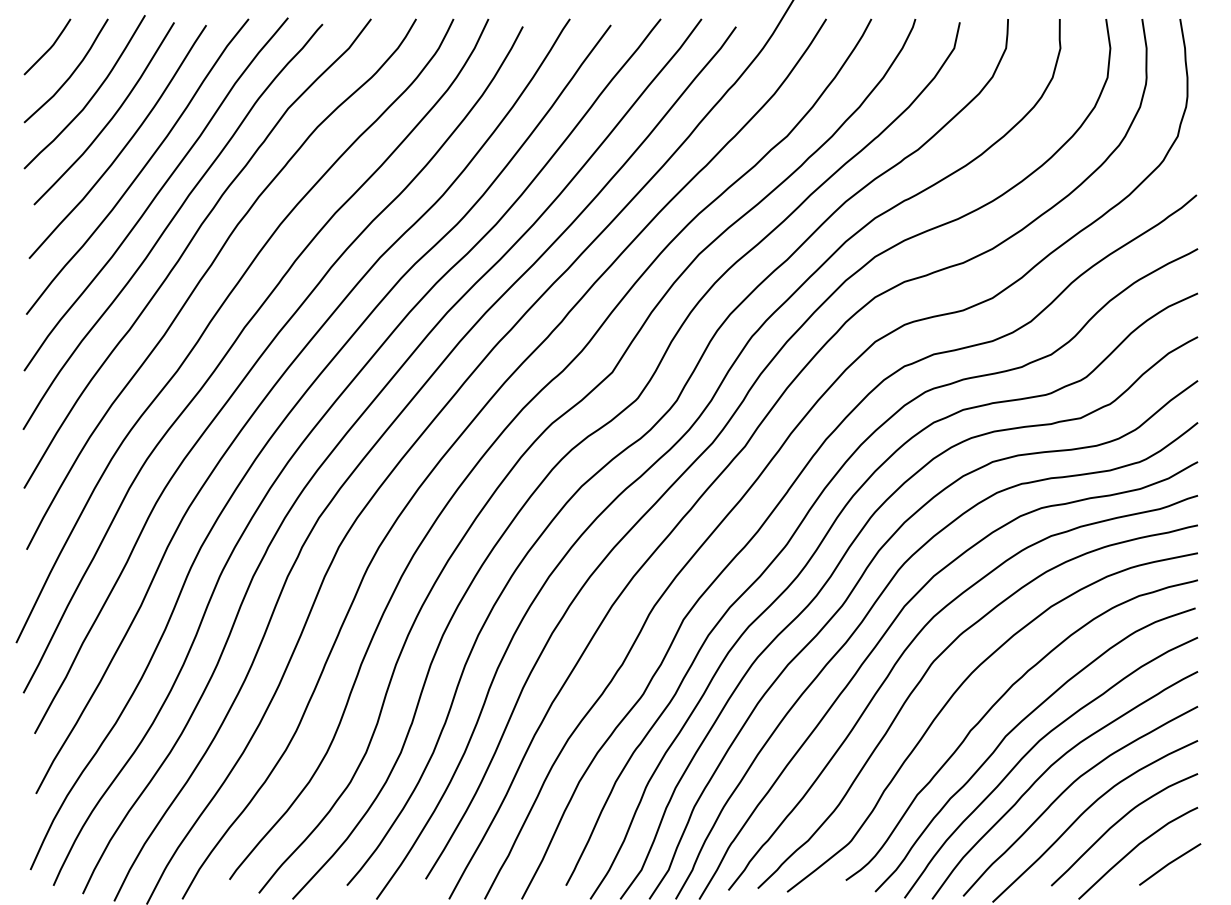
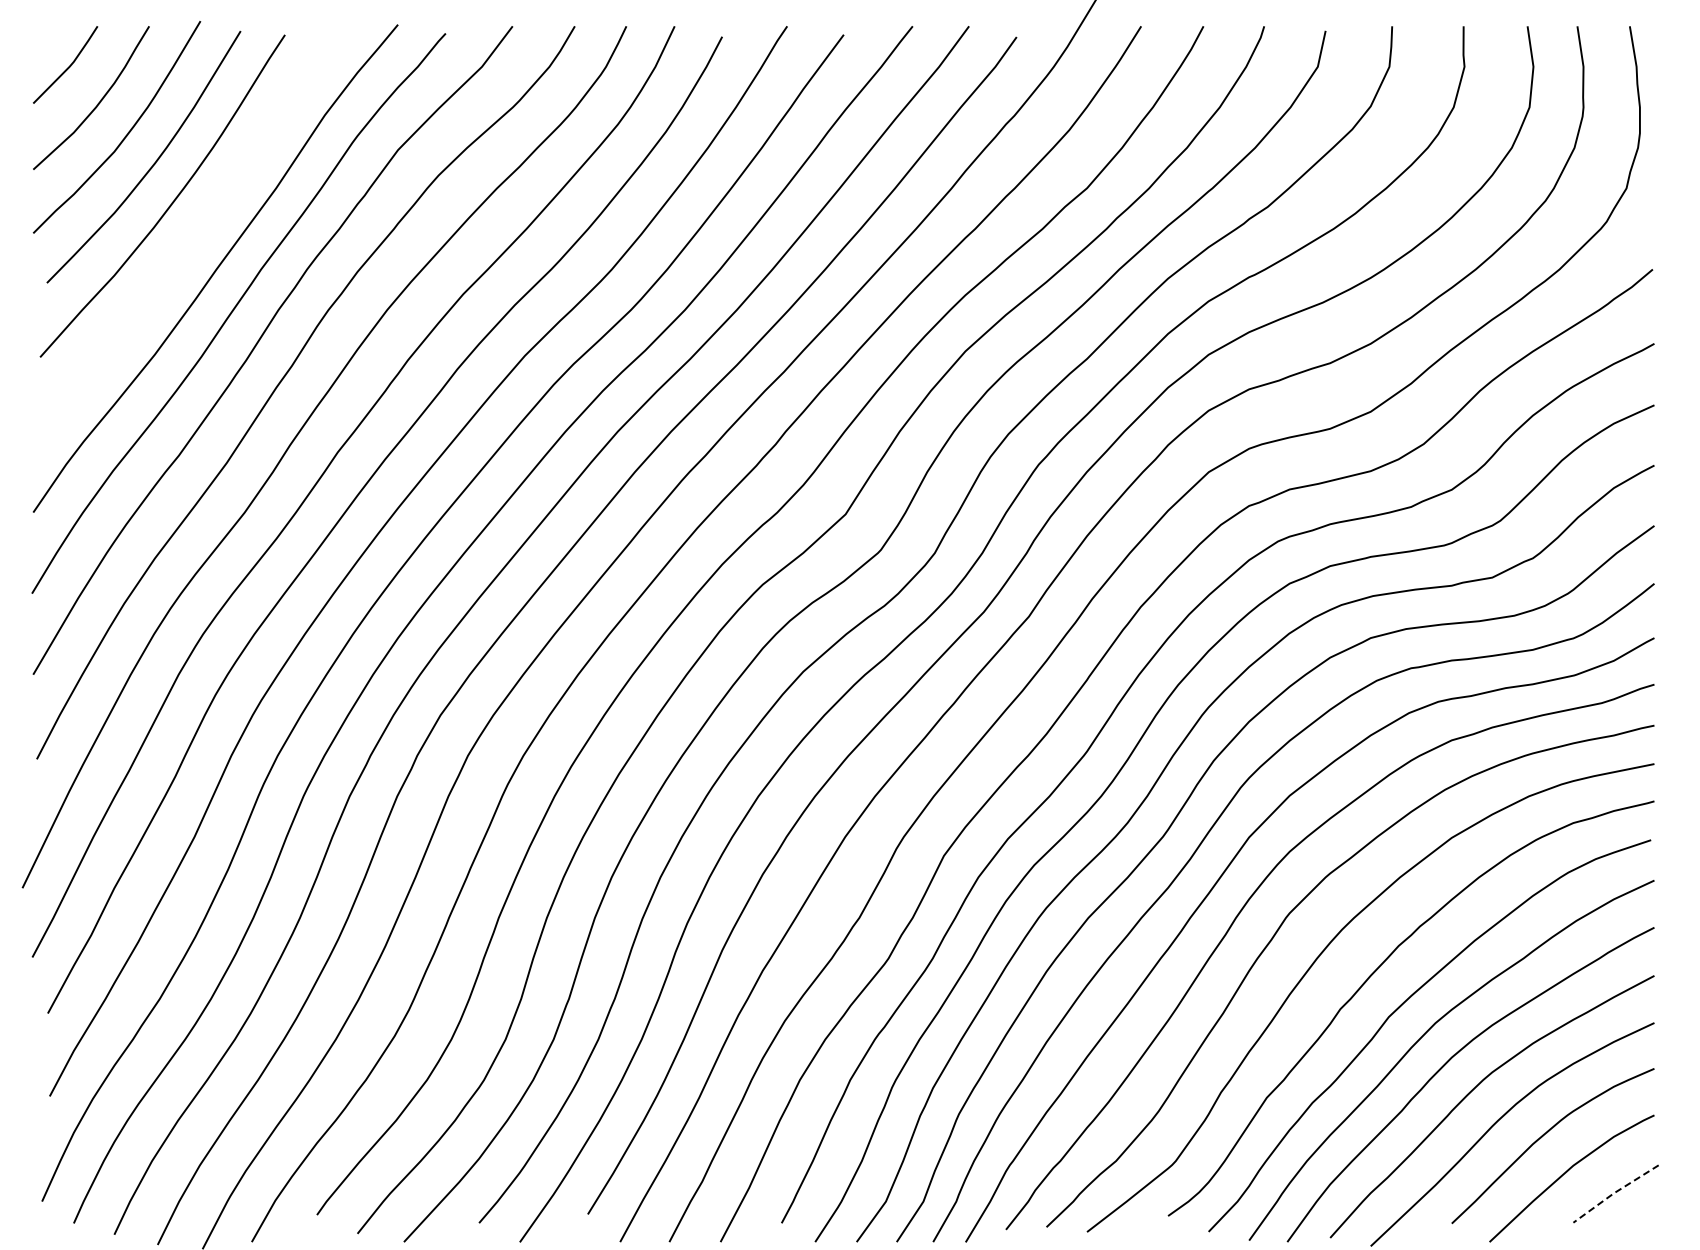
curve: (140, 170) -> (194, 235), removed
line: (1168, 864) -> (1613, 1193), solid -> dashed

